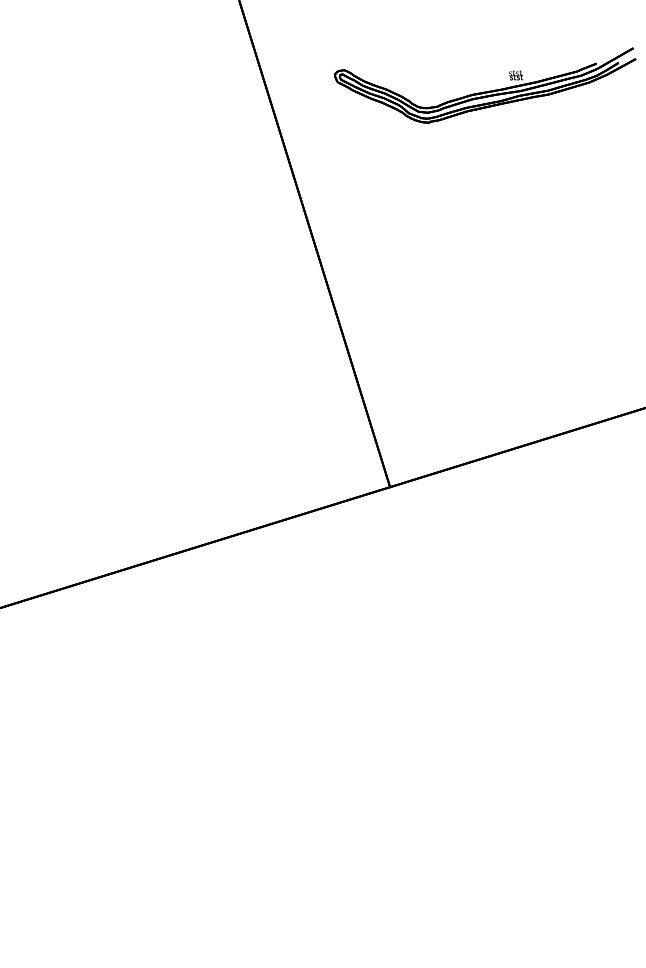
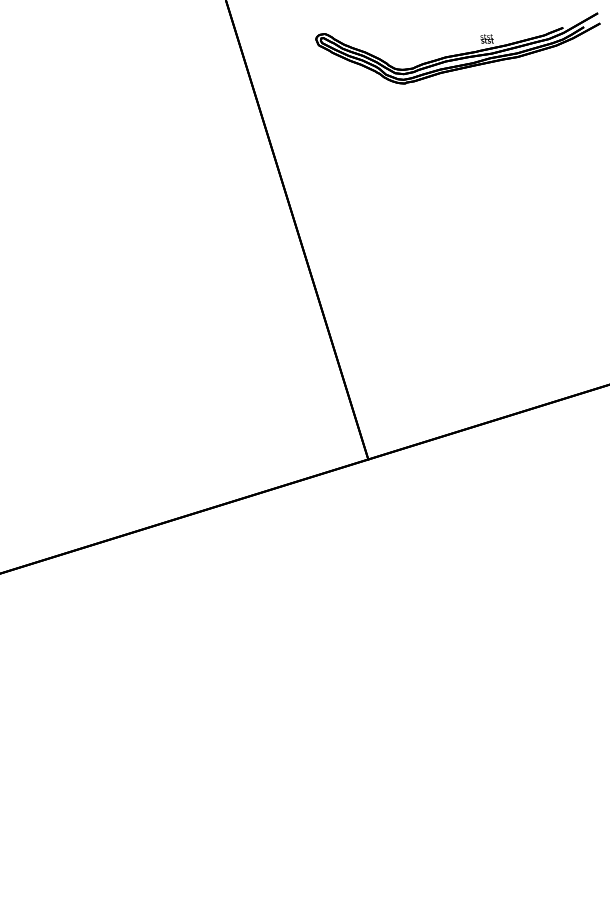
part: (484, 85) -> (457, 48), moved

